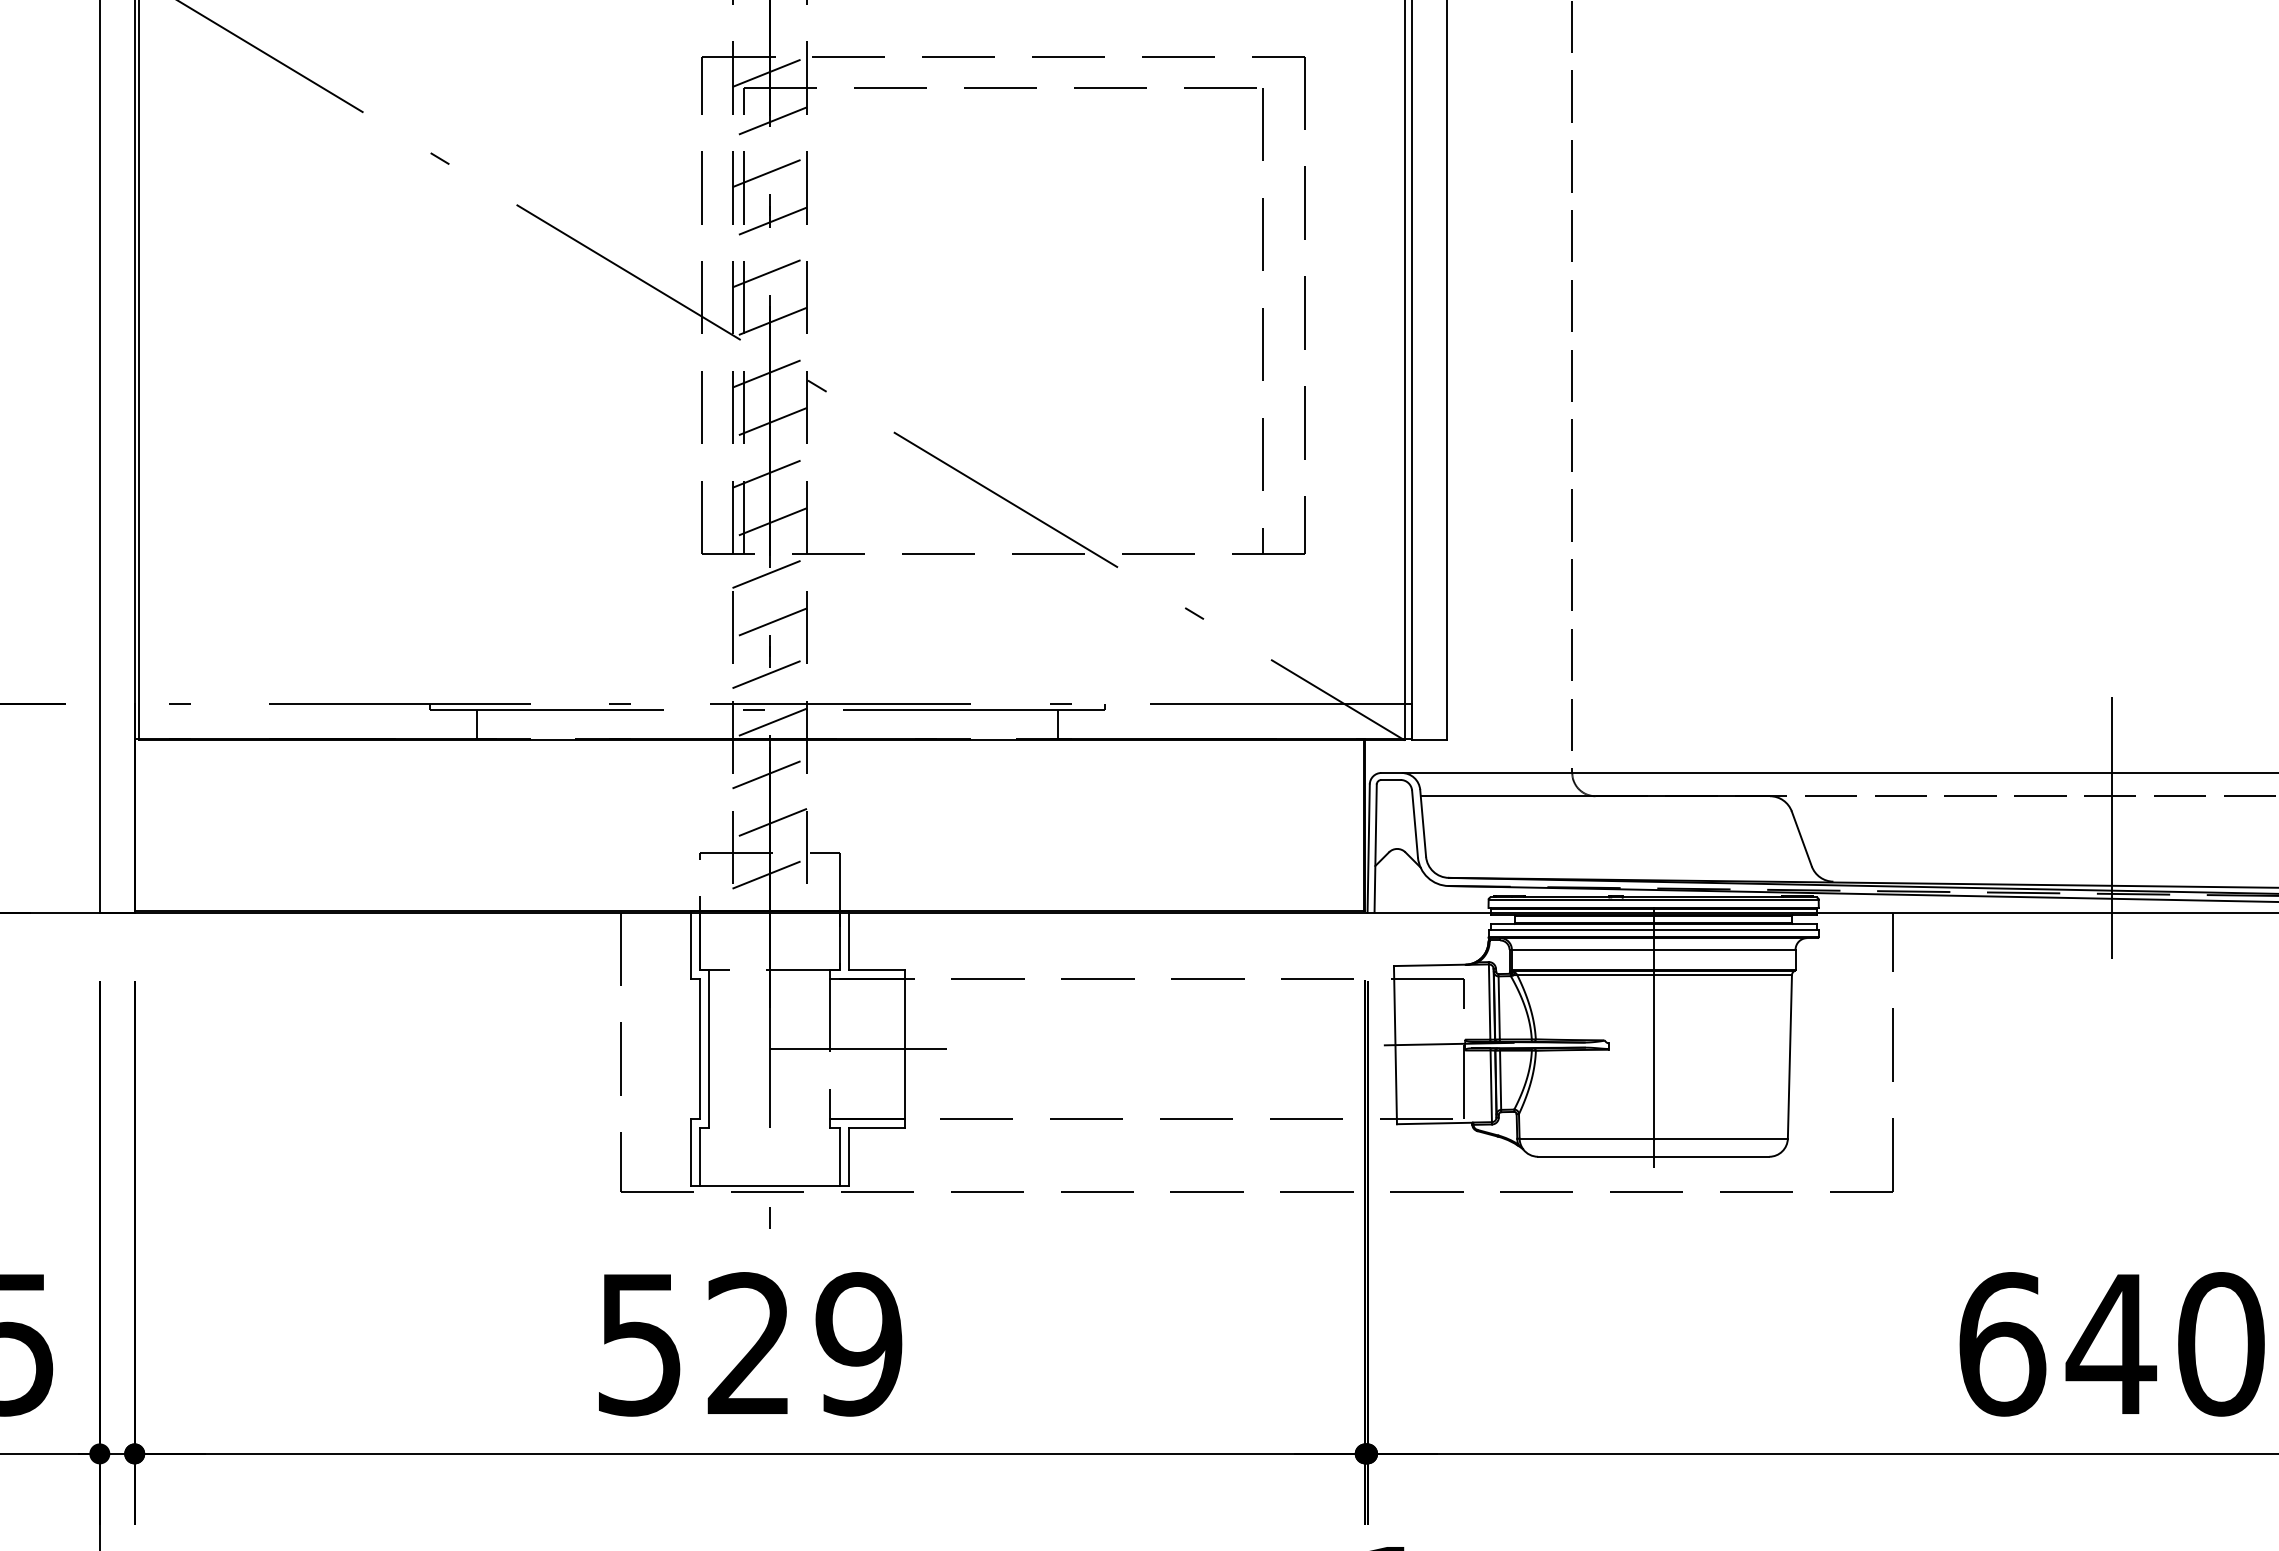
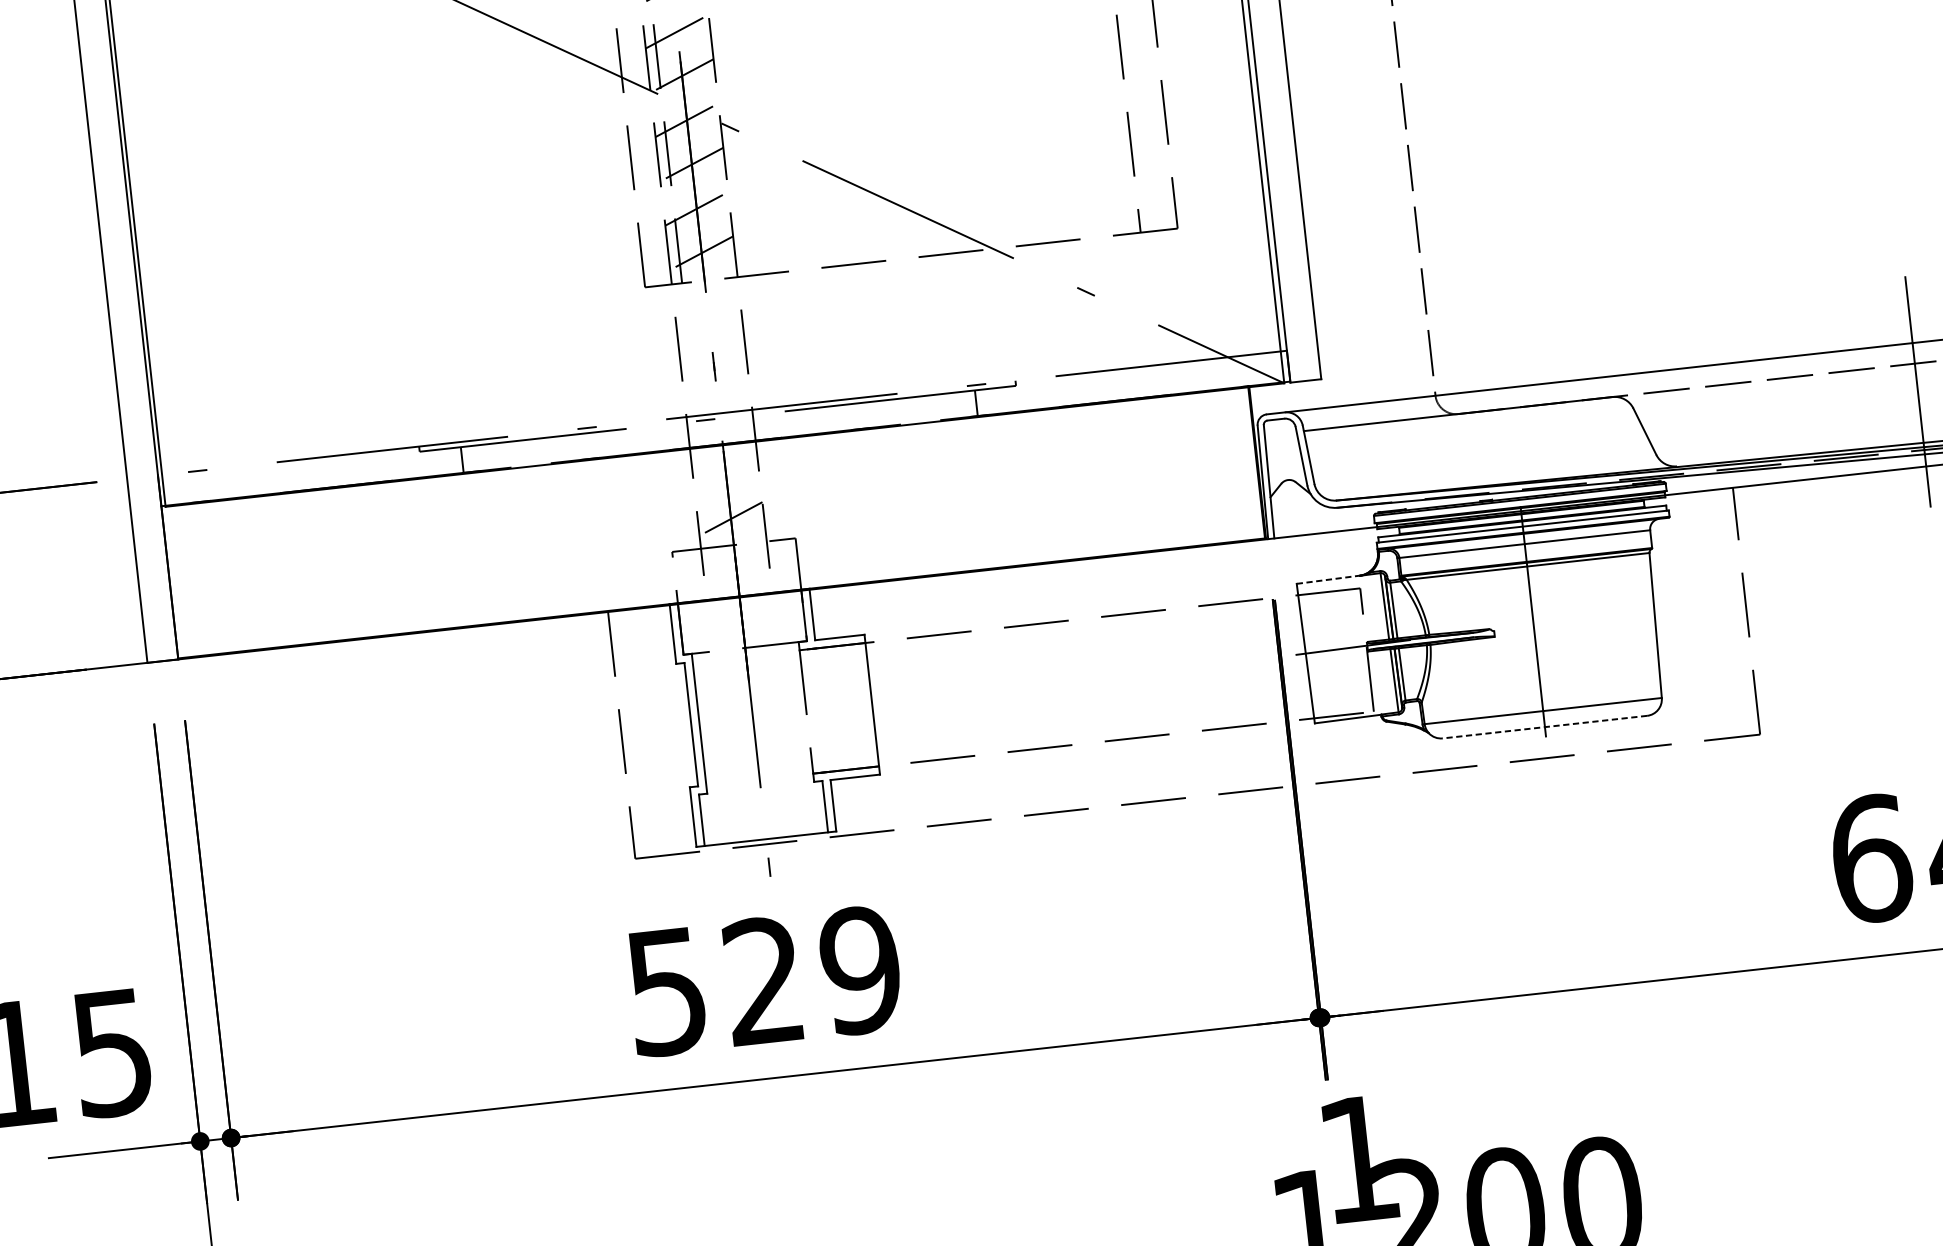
line: (769, 573) -> (706, 297), removed
line: (769, 623) -> (711, 341), removed
line: (769, 673) -> (716, 386), removed
line: (769, 723) -> (721, 430), removed
line: (769, 773) -> (725, 474), removed
line: (769, 873) -> (735, 562), removed
line: (1429, 965) -> (1328, 579), solid -> dashed
line: (857, 1048) -> (830, 709), removed
line: (1653, 1156) -> (1544, 726), solid -> dashed

